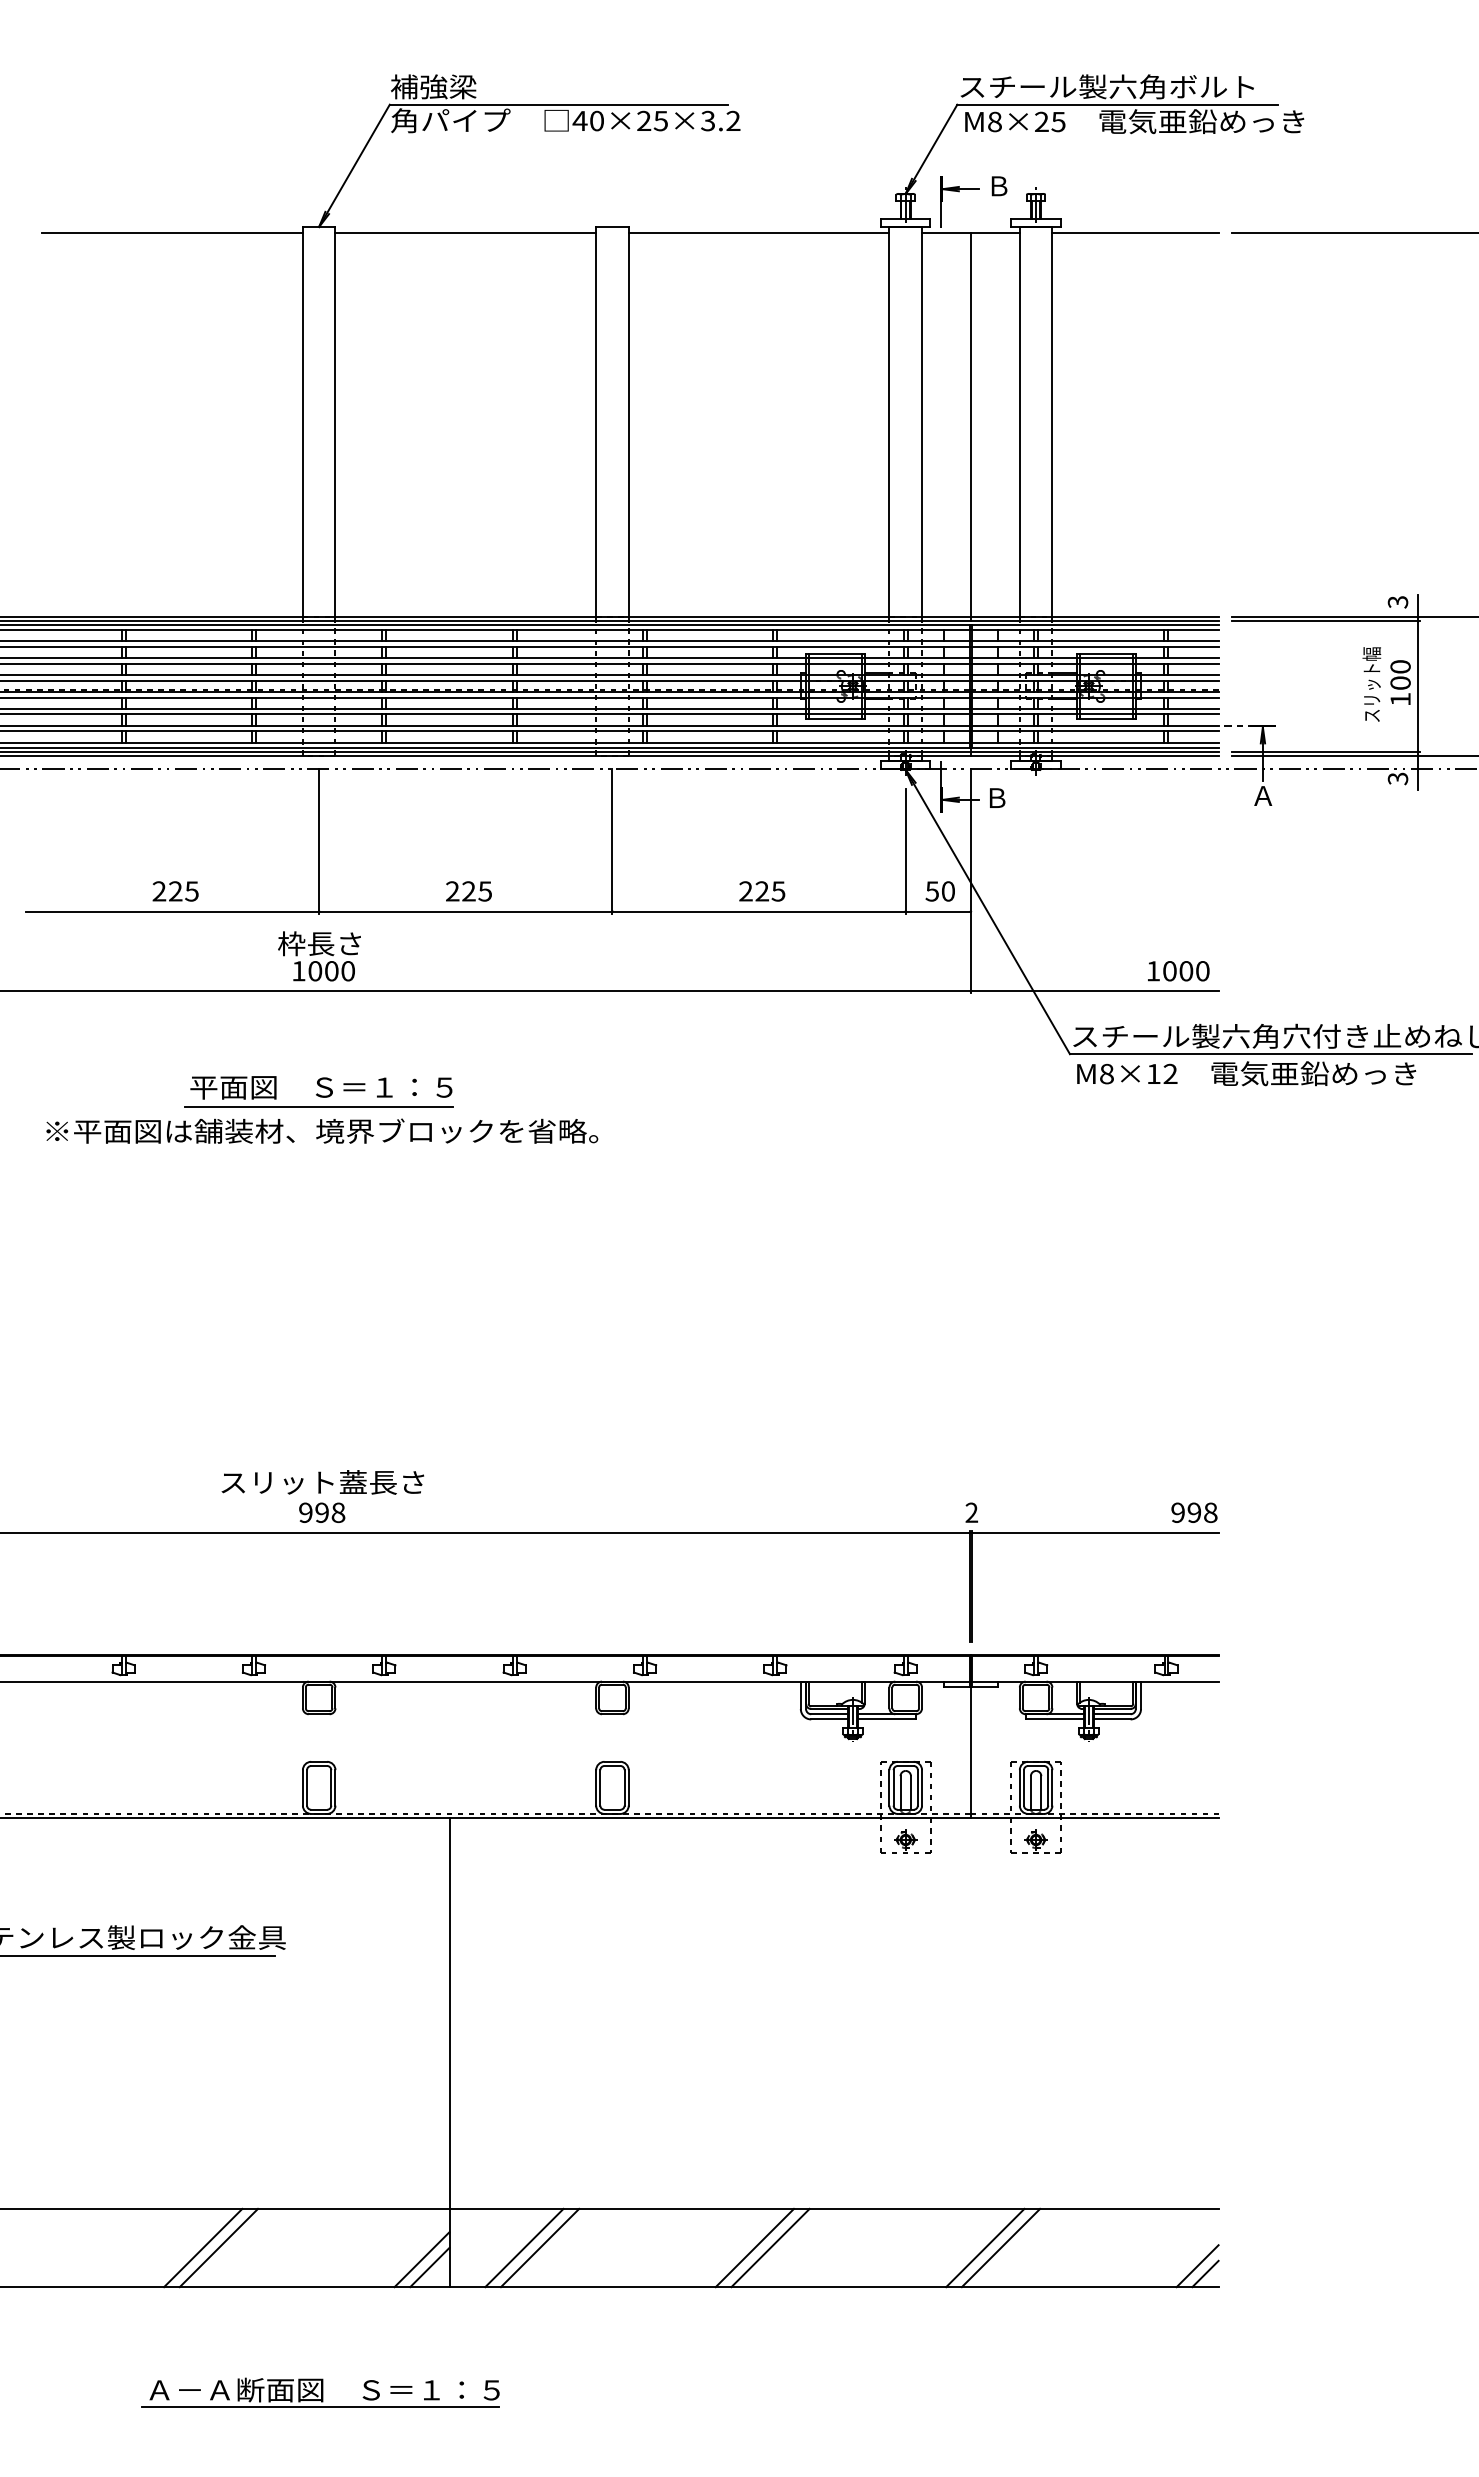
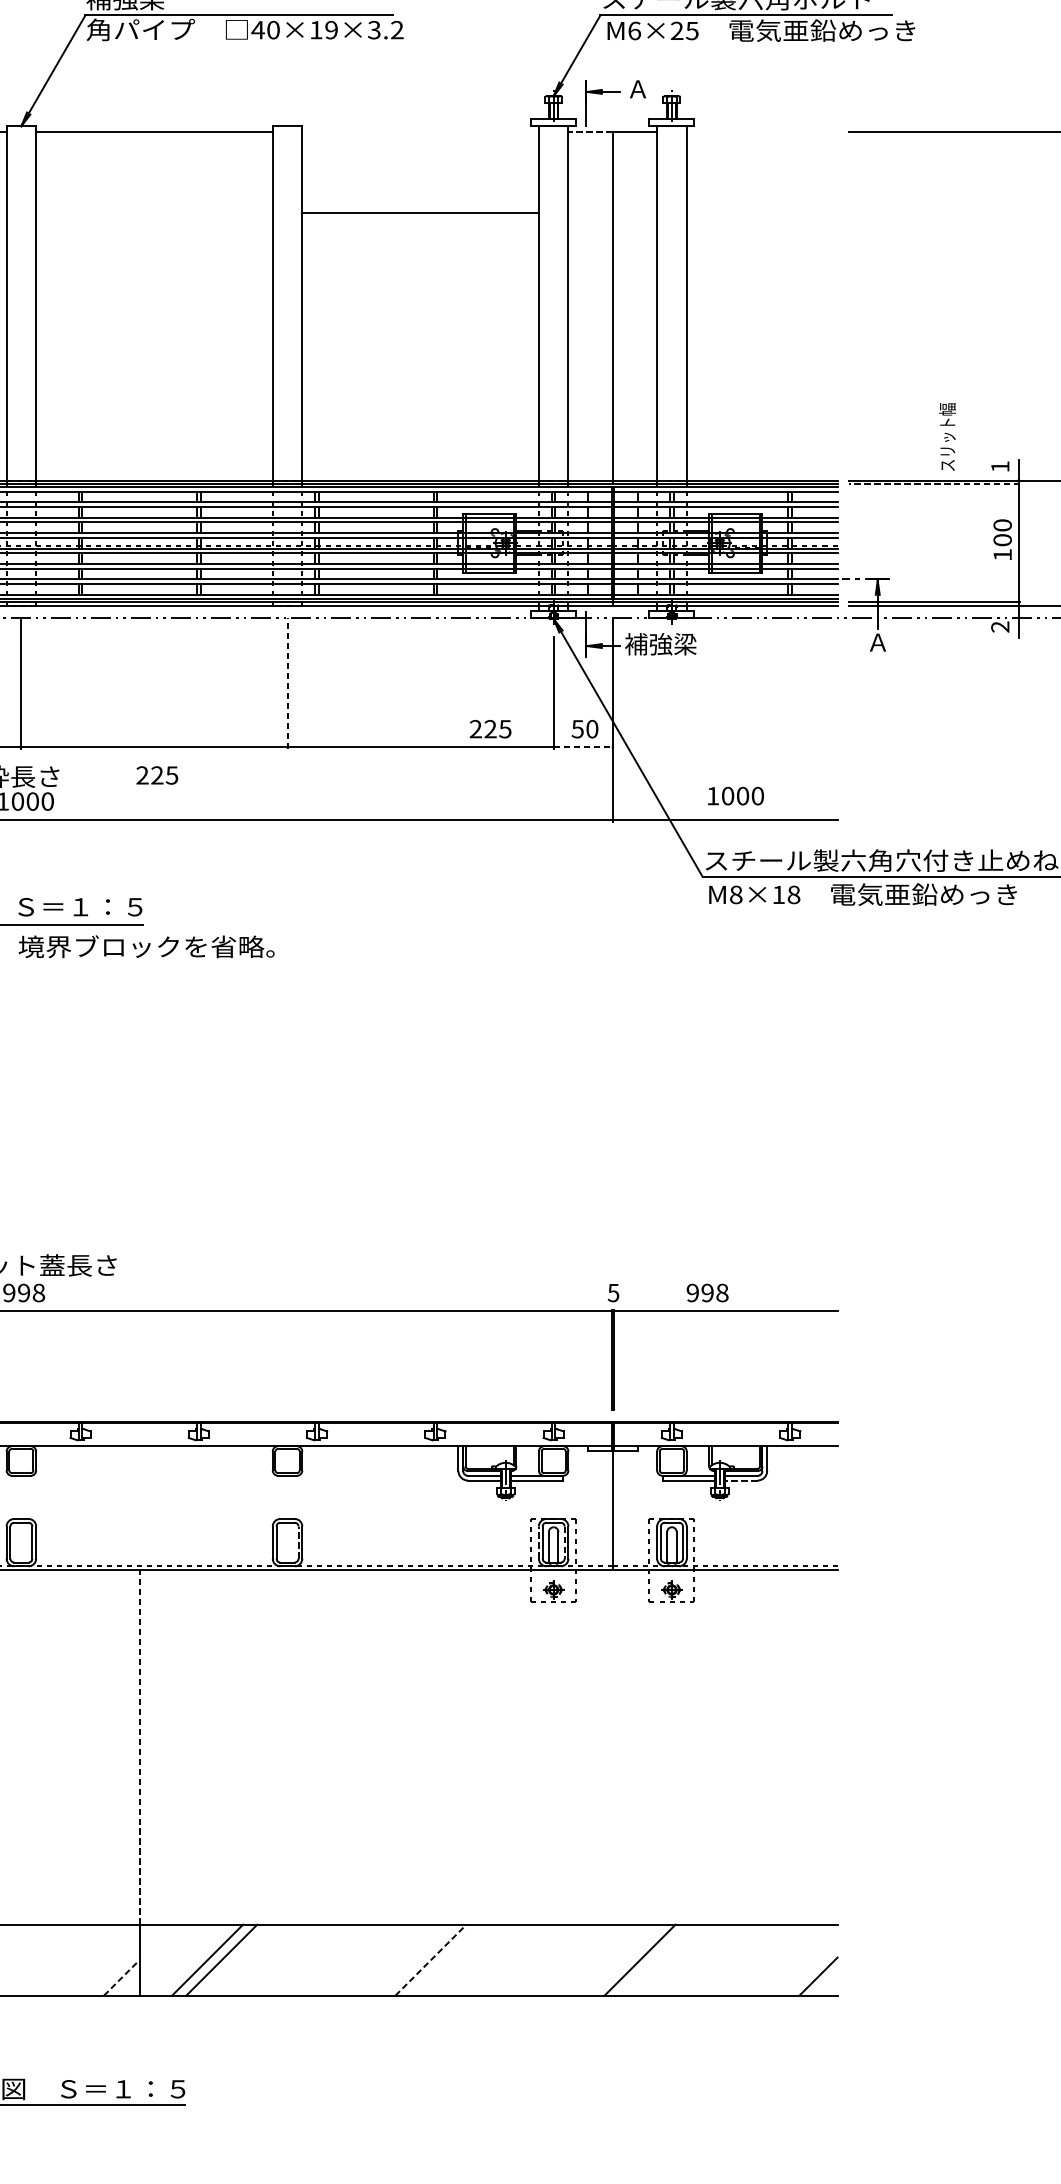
text: (652, 120) -> (323, 29), 40×25×3.2 -> 40×19×3.2
text: (995, 121) -> (635, 30), M8×25 -> M6×25
text: (998, 186) -> (637, 89), Ｂ -> Ａ
line: (758, 233) -> (420, 212), moved
line: (945, 233) -> (589, 132), solid -> dashed
line: (1135, 233) -> (762, 132), removed
text: (1397, 602) -> (999, 467), 3 -> 1
line: (1325, 621) -> (934, 484), solid -> dashed
text: (1371, 684) -> (947, 437), moved
text: (1398, 778) -> (1000, 626), 3 -> 2
text: (1023, 797) -> (660, 643), Ｂ -> 補強梁
line: (612, 840) -> (287, 682), solid -> dashed
text: (468, 891) -> (156, 775), moved
text: (762, 891) -> (490, 729), moved
line: (938, 911) -> (583, 747), solid -> dashed
text: (1178, 971) -> (735, 796), moved
text: (1170, 1073) -> (793, 894), M8×12 -> M8×18
text: (971, 1512) -> (613, 1292), 2 -> 5
text: (1194, 1512) -> (707, 1292), moved
line: (1111, 1719) -> (740, 1480), solid -> dashed
line: (624, 1787) -> (298, 1542), solid -> dashed
line: (889, 1787) -> (538, 1542), solid -> dashed
line: (917, 1787) -> (564, 1542), solid -> dashed
line: (449, 2013) -> (139, 1747), solid -> dashed
line: (754, 2247) -> (416, 1959), removed
line: (770, 2247) -> (430, 1959), solid -> dashed
line: (985, 2247) -> (626, 1959), removed
line: (421, 2259) -> (114, 1970), removed
line: (429, 2267) -> (121, 1977), solid -> dashed
line: (1205, 2273) -> (825, 1983), removed

